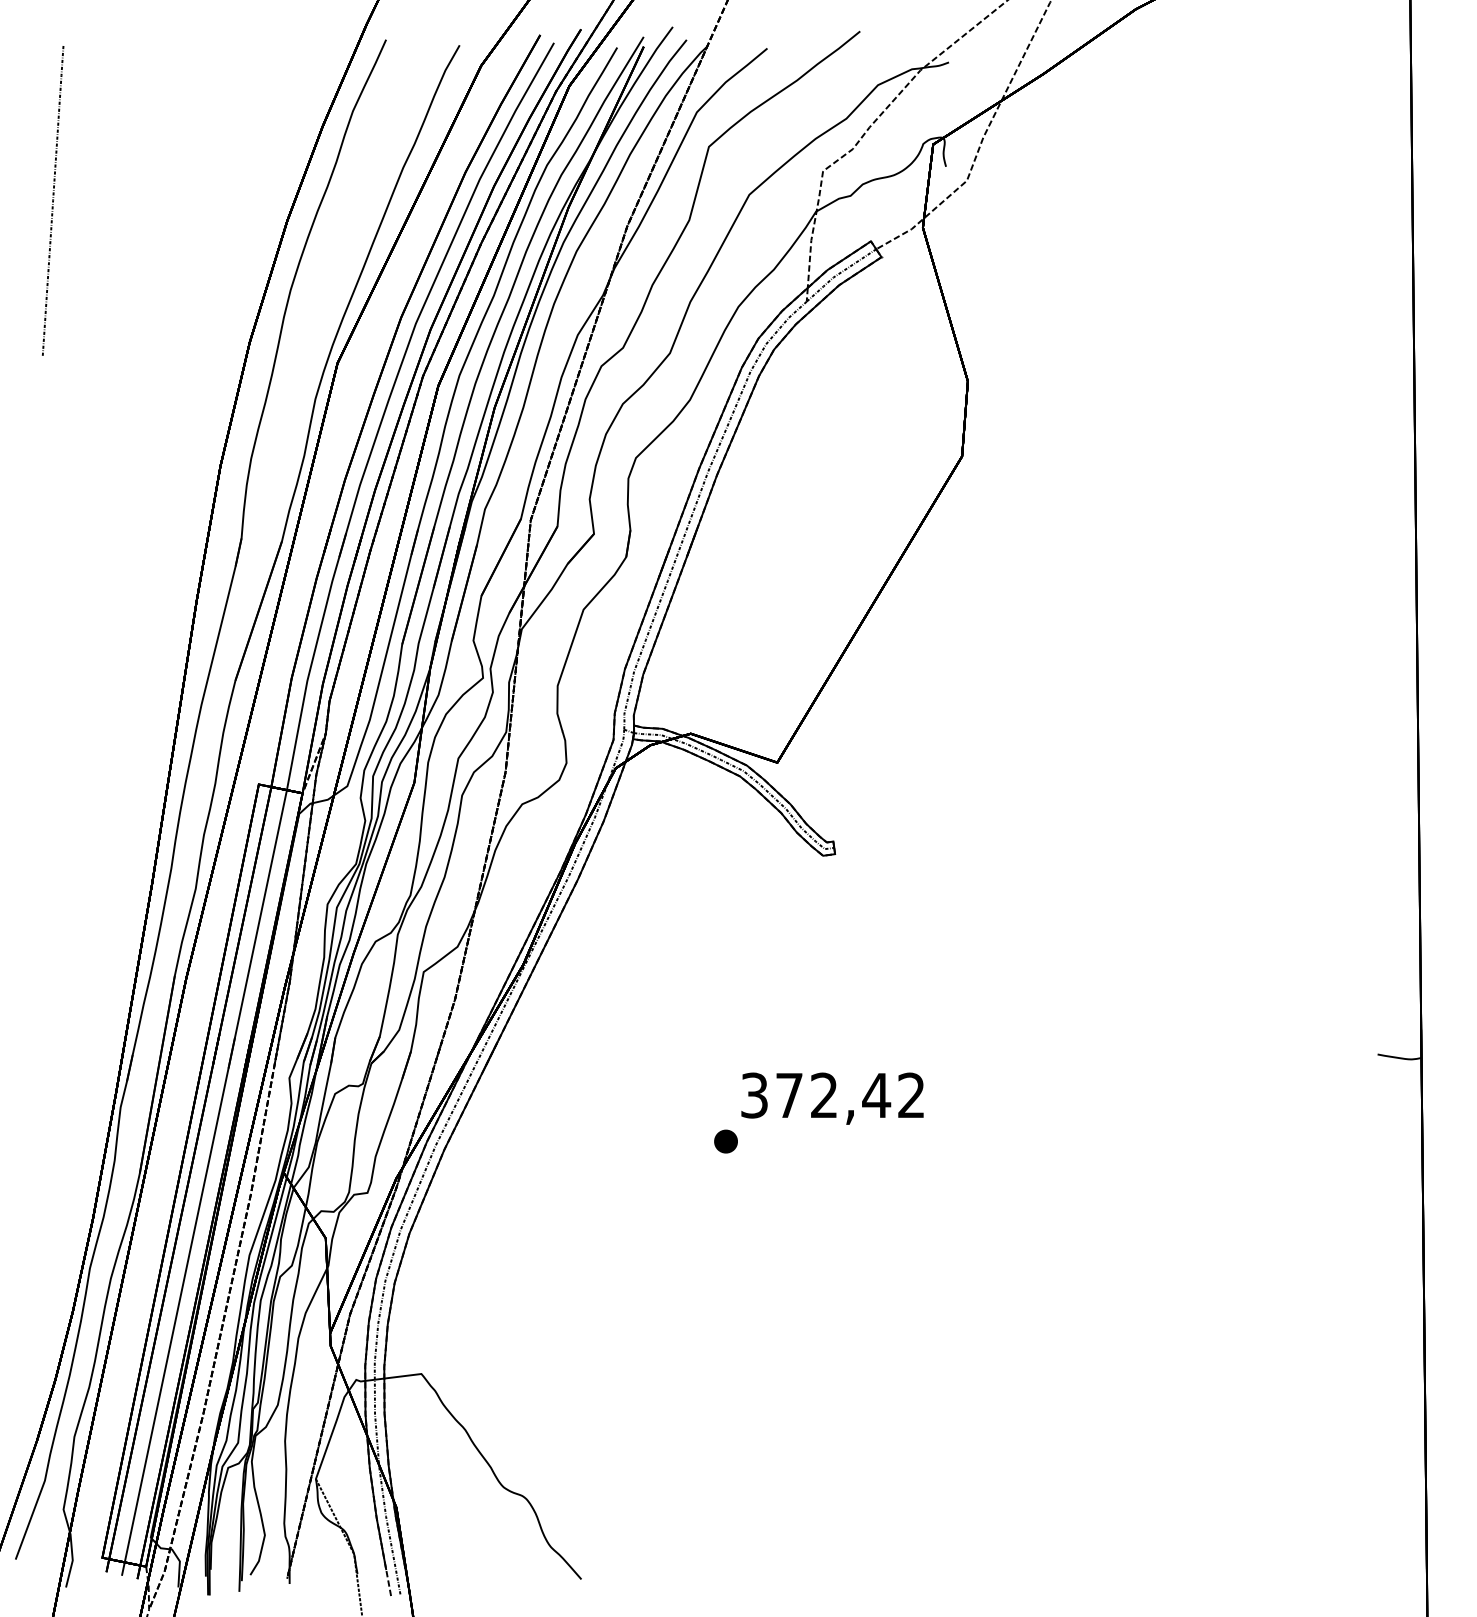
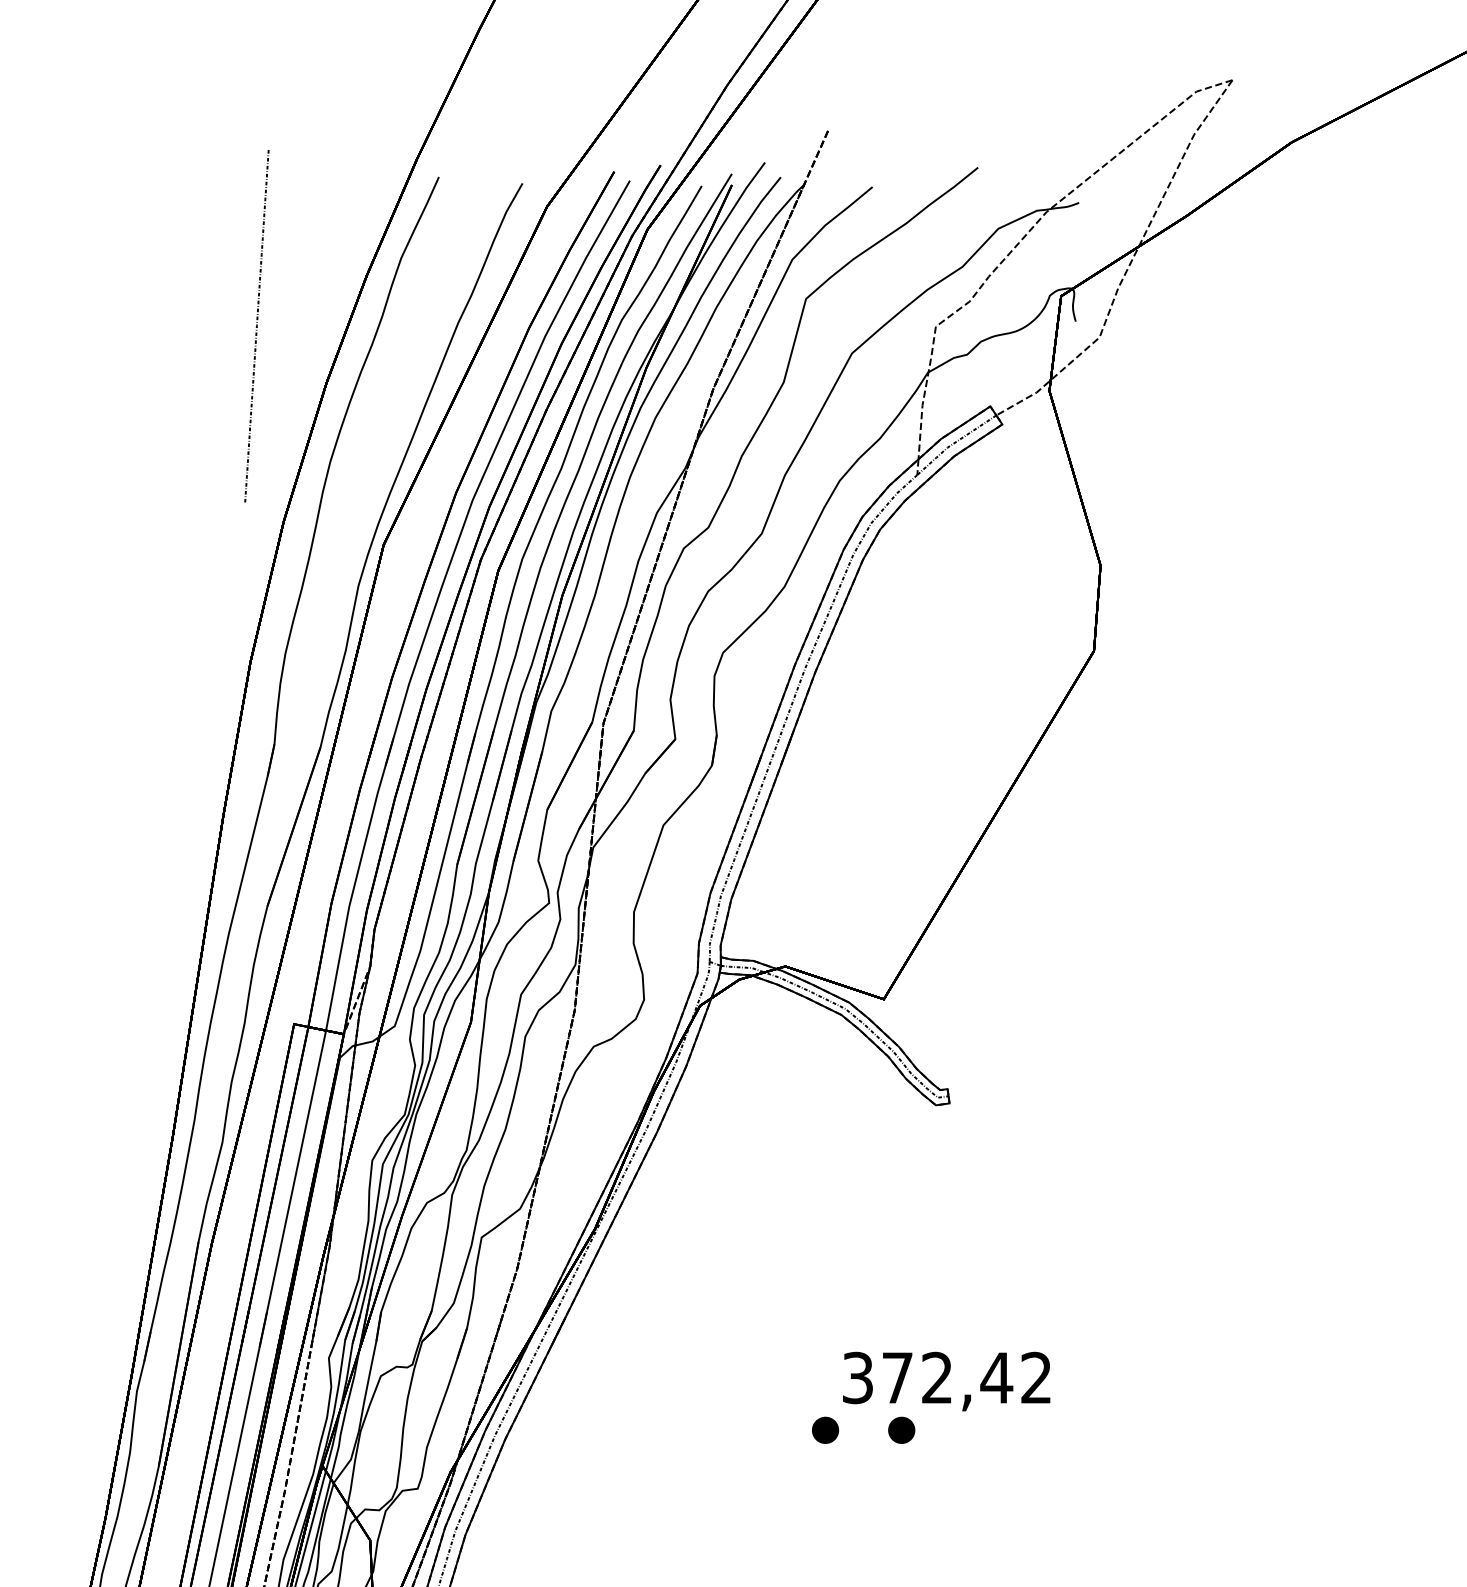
curve: (53, 200) -> (257, 325), moved
part: (792, 1141) -> (901, 1430), added

